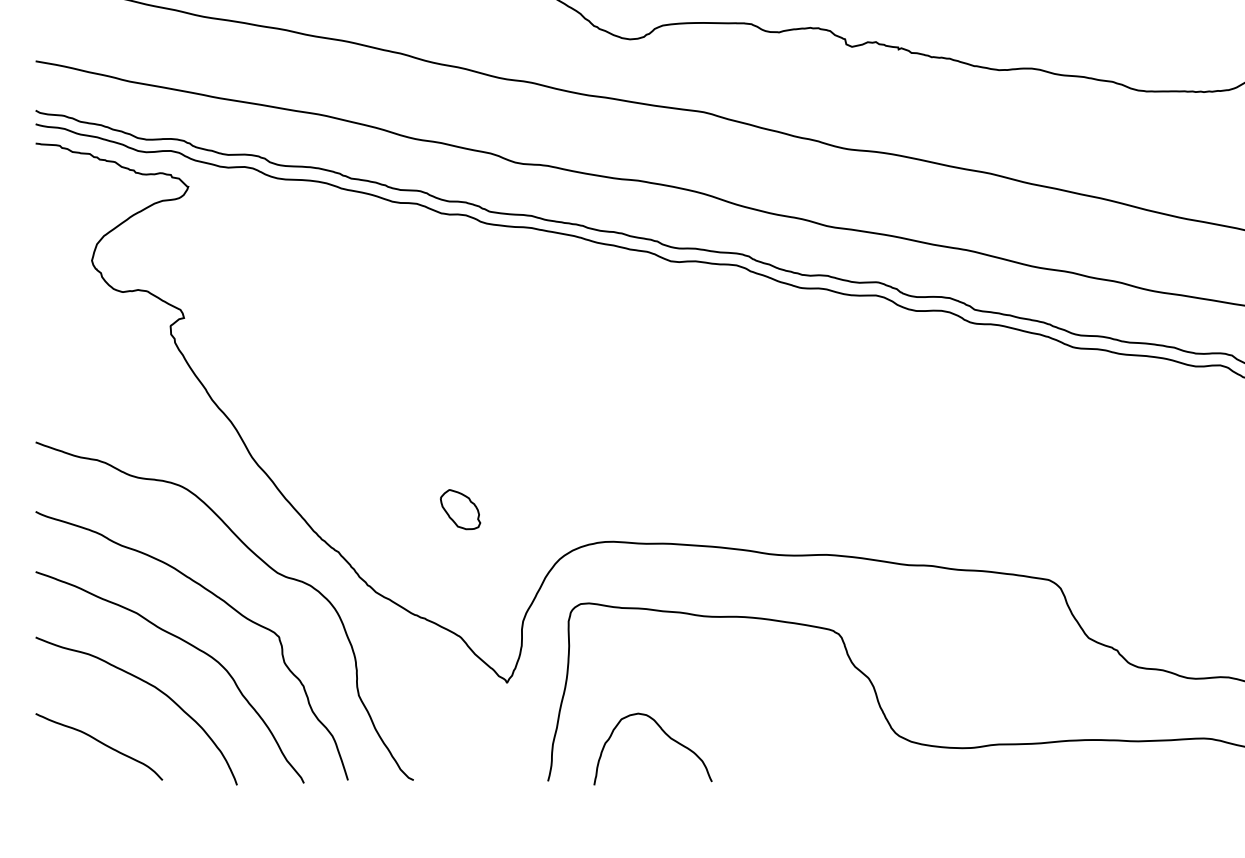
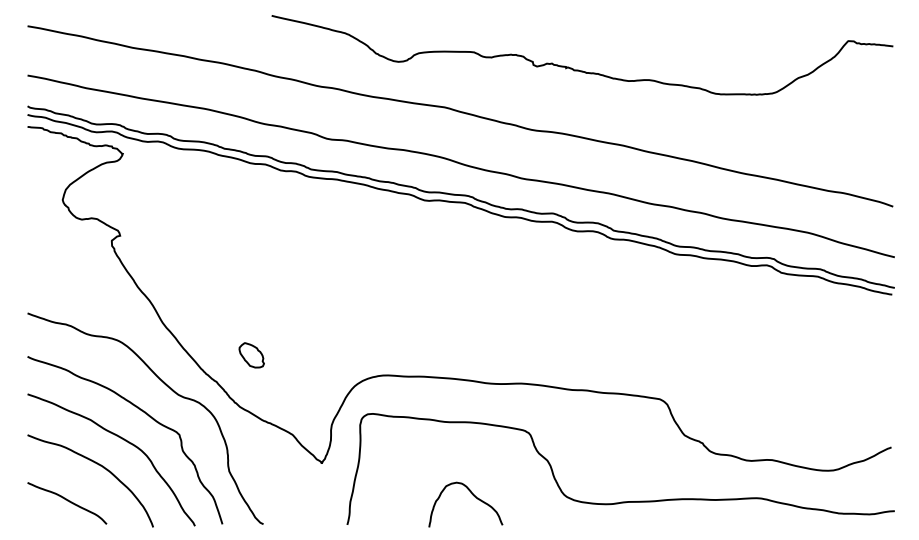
part: (460, 509) -> (251, 355), moved
curve: (665, 735) -> (473, 496), moved

